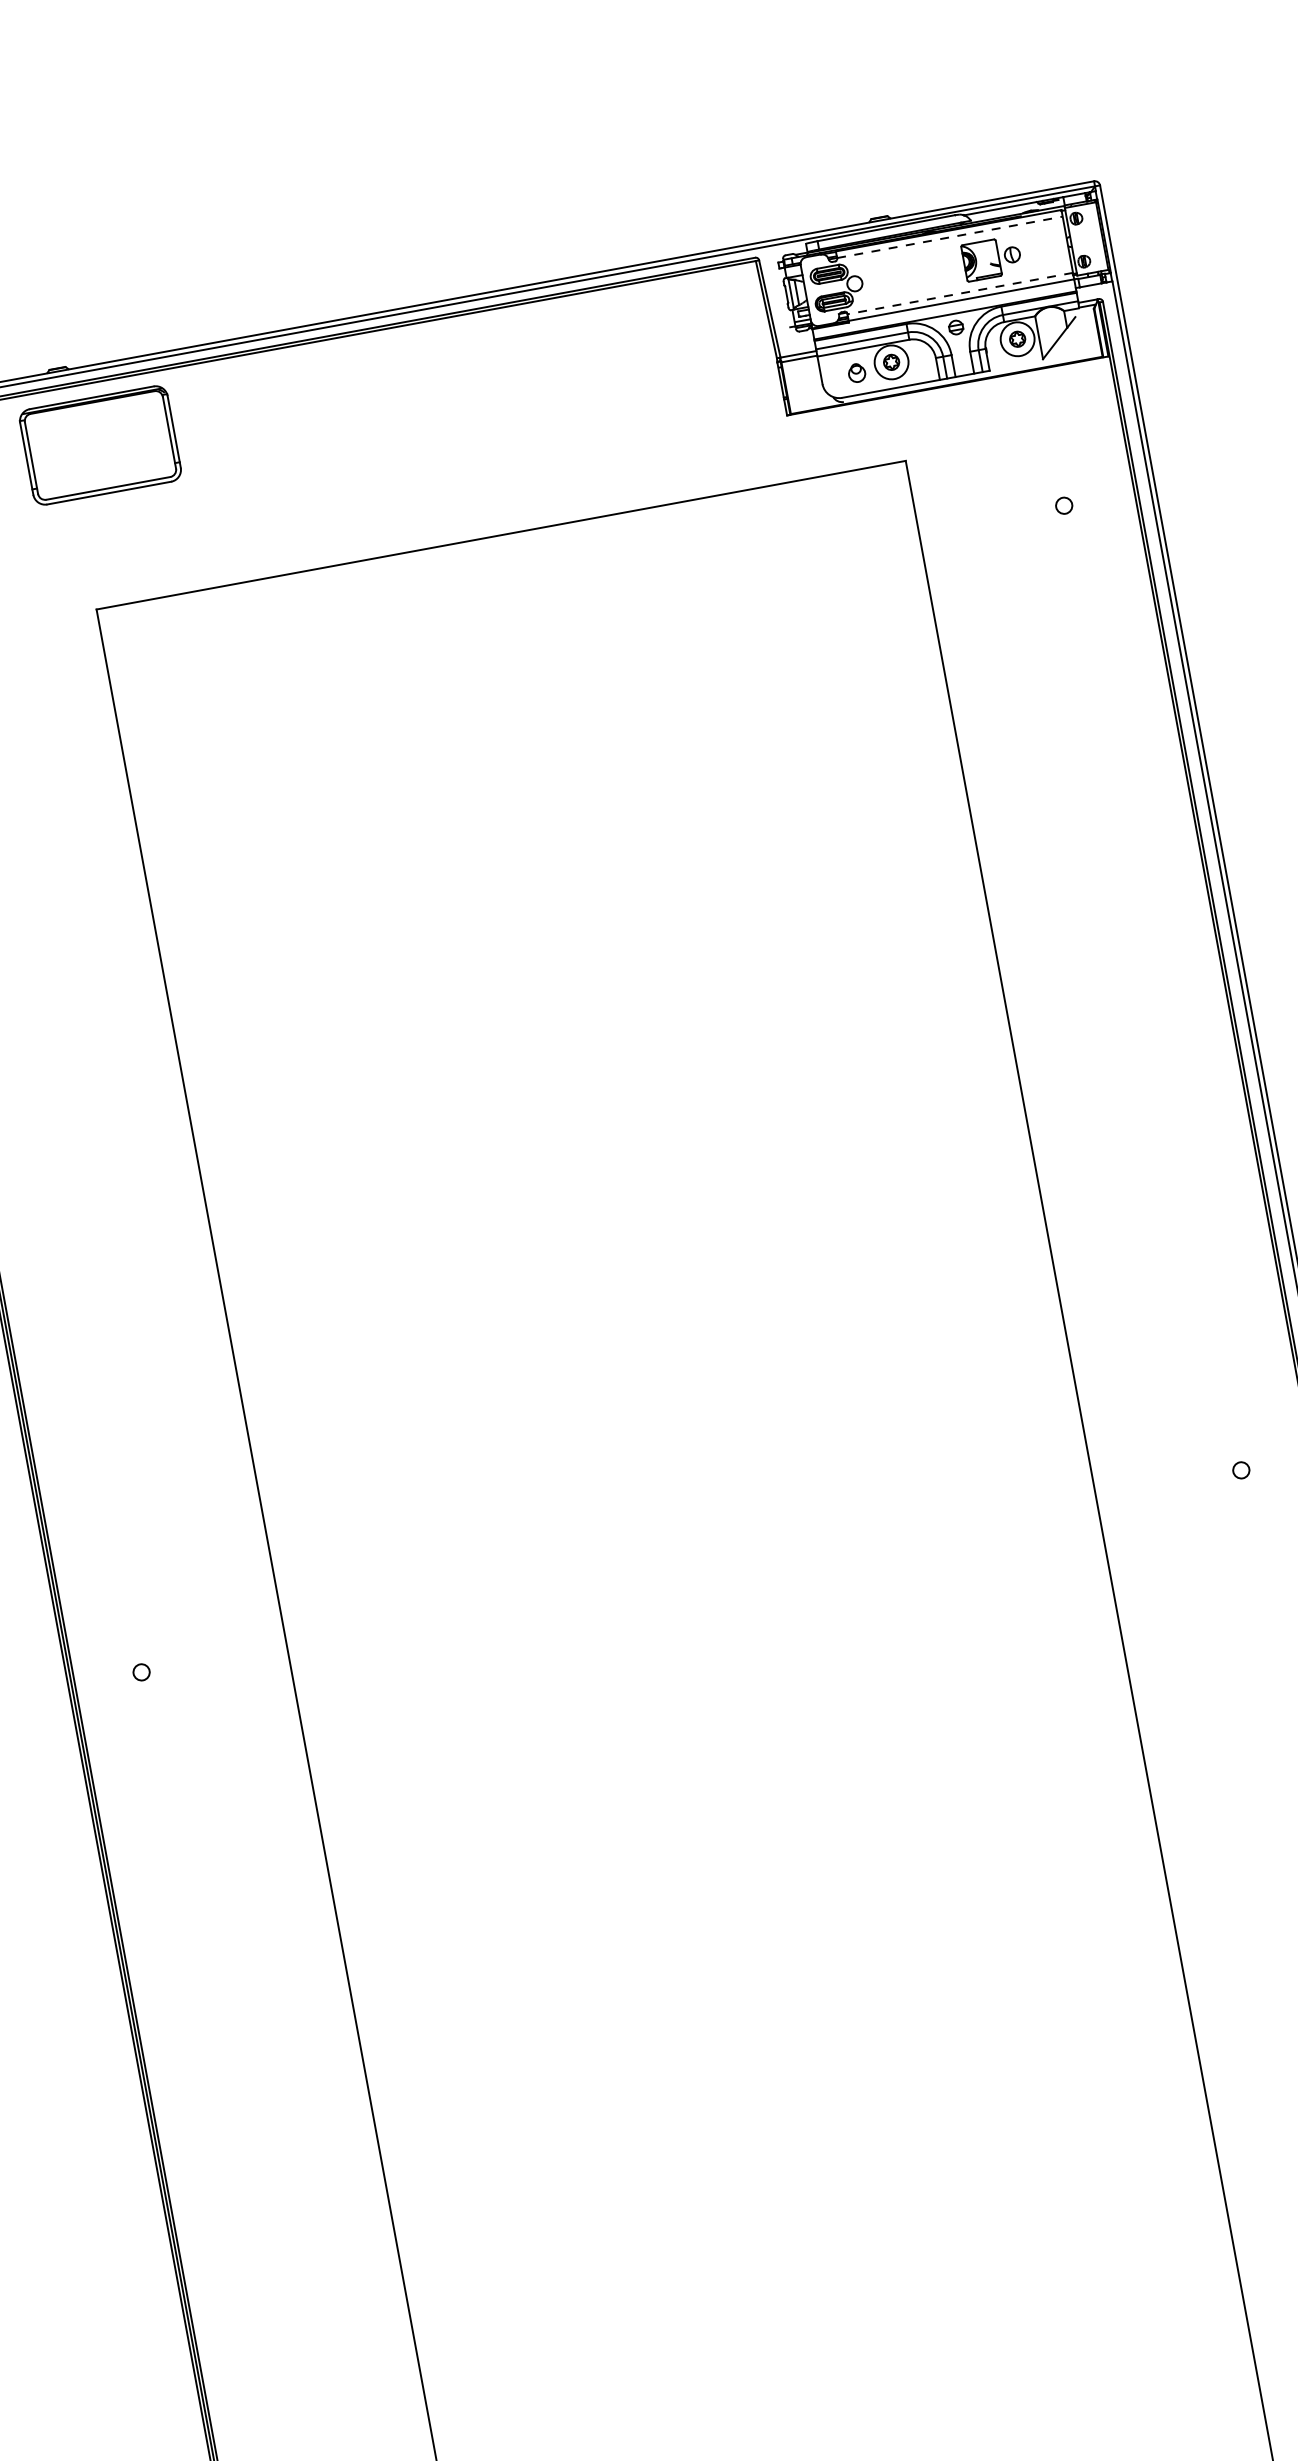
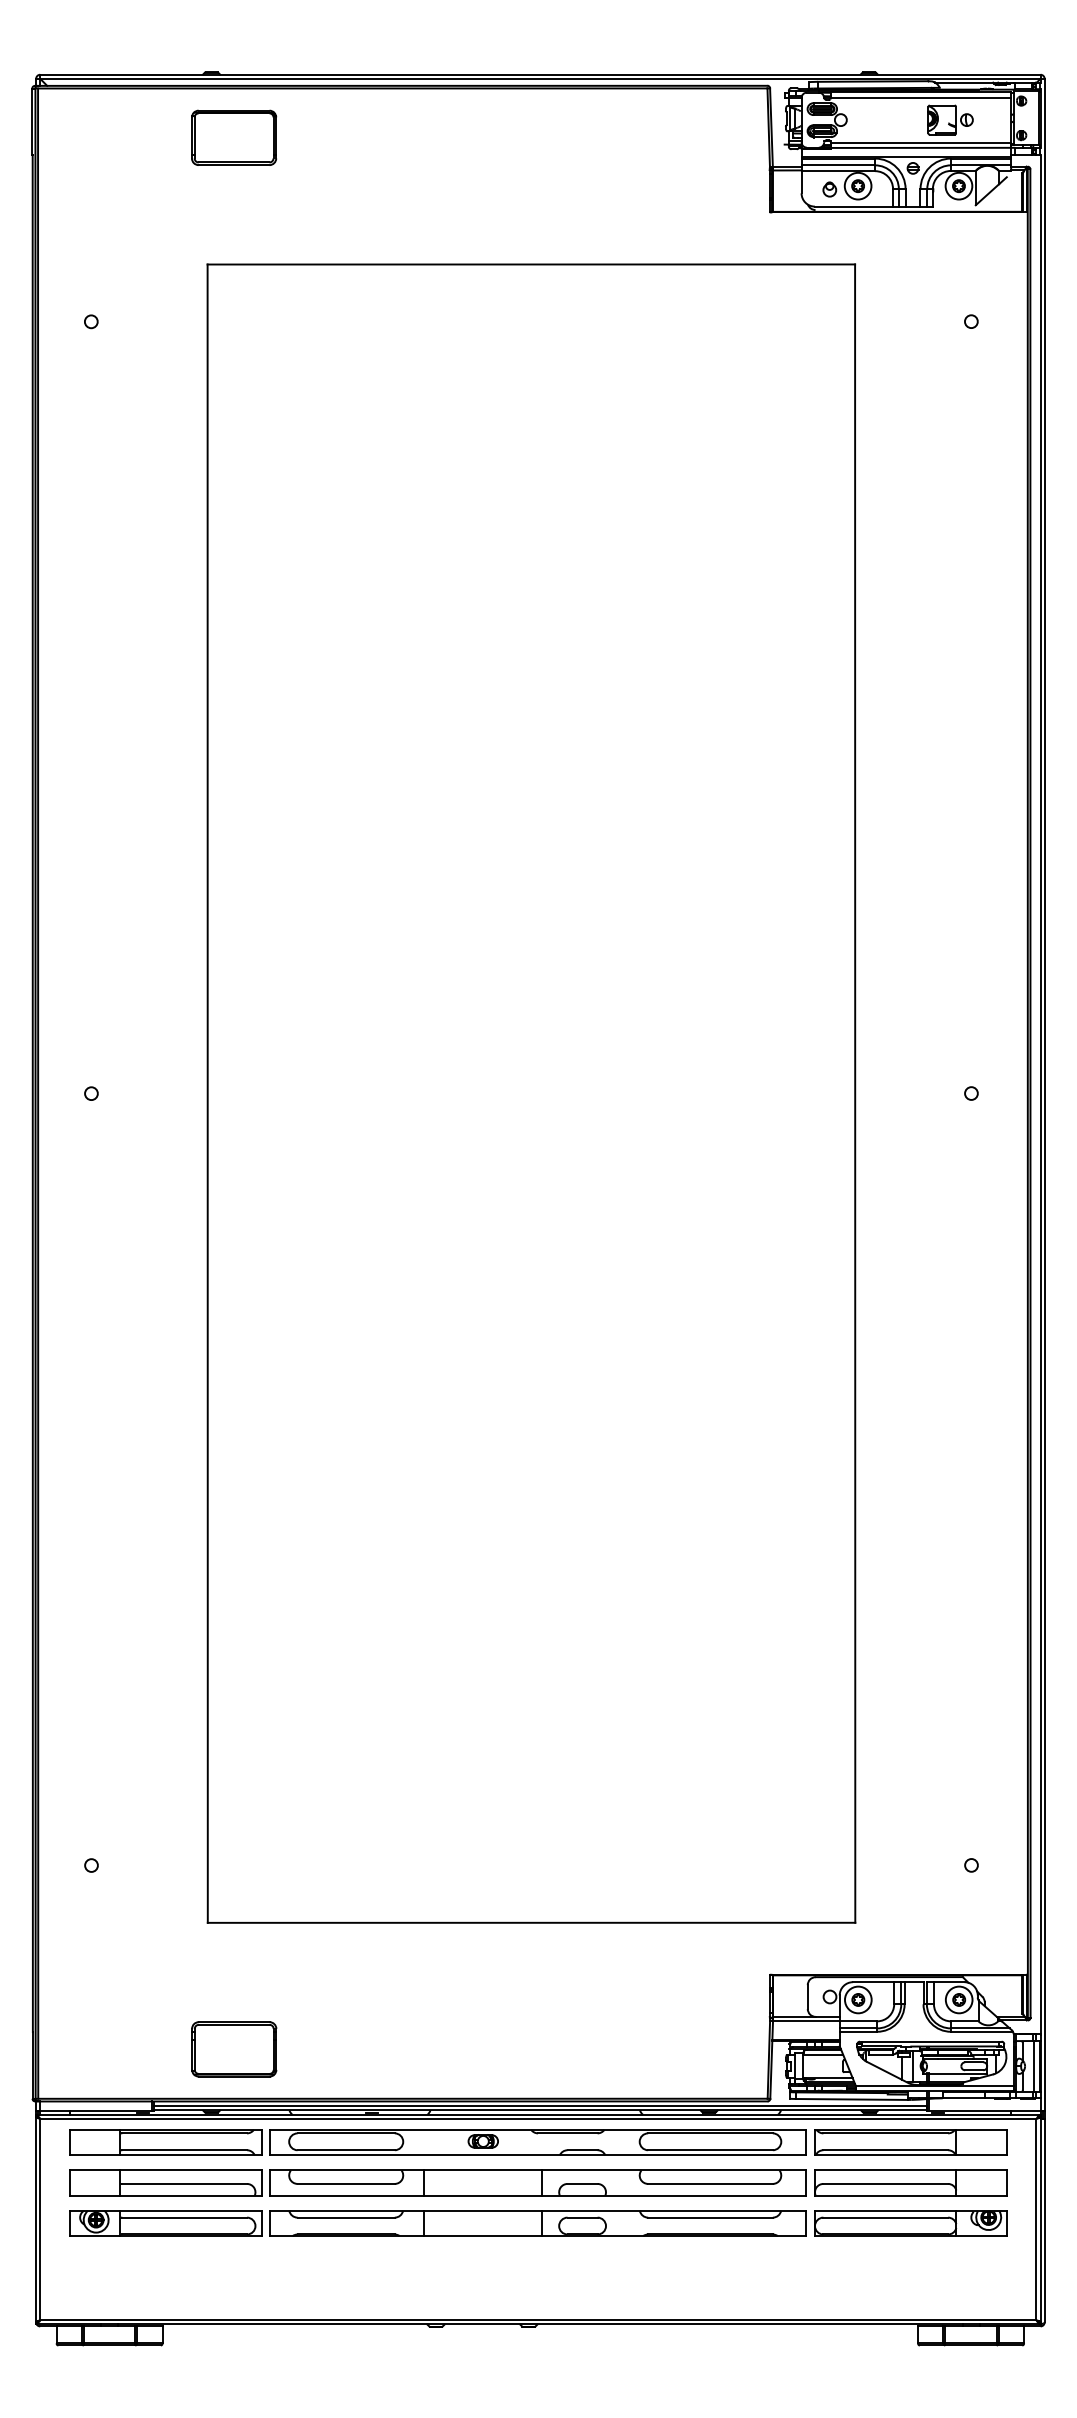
line: (950, 237) -> (921, 97), dashed -> solid
line: (959, 293) -> (920, 142), dashed -> solid
part: (101, 444) -> (234, 137), size x0.71

